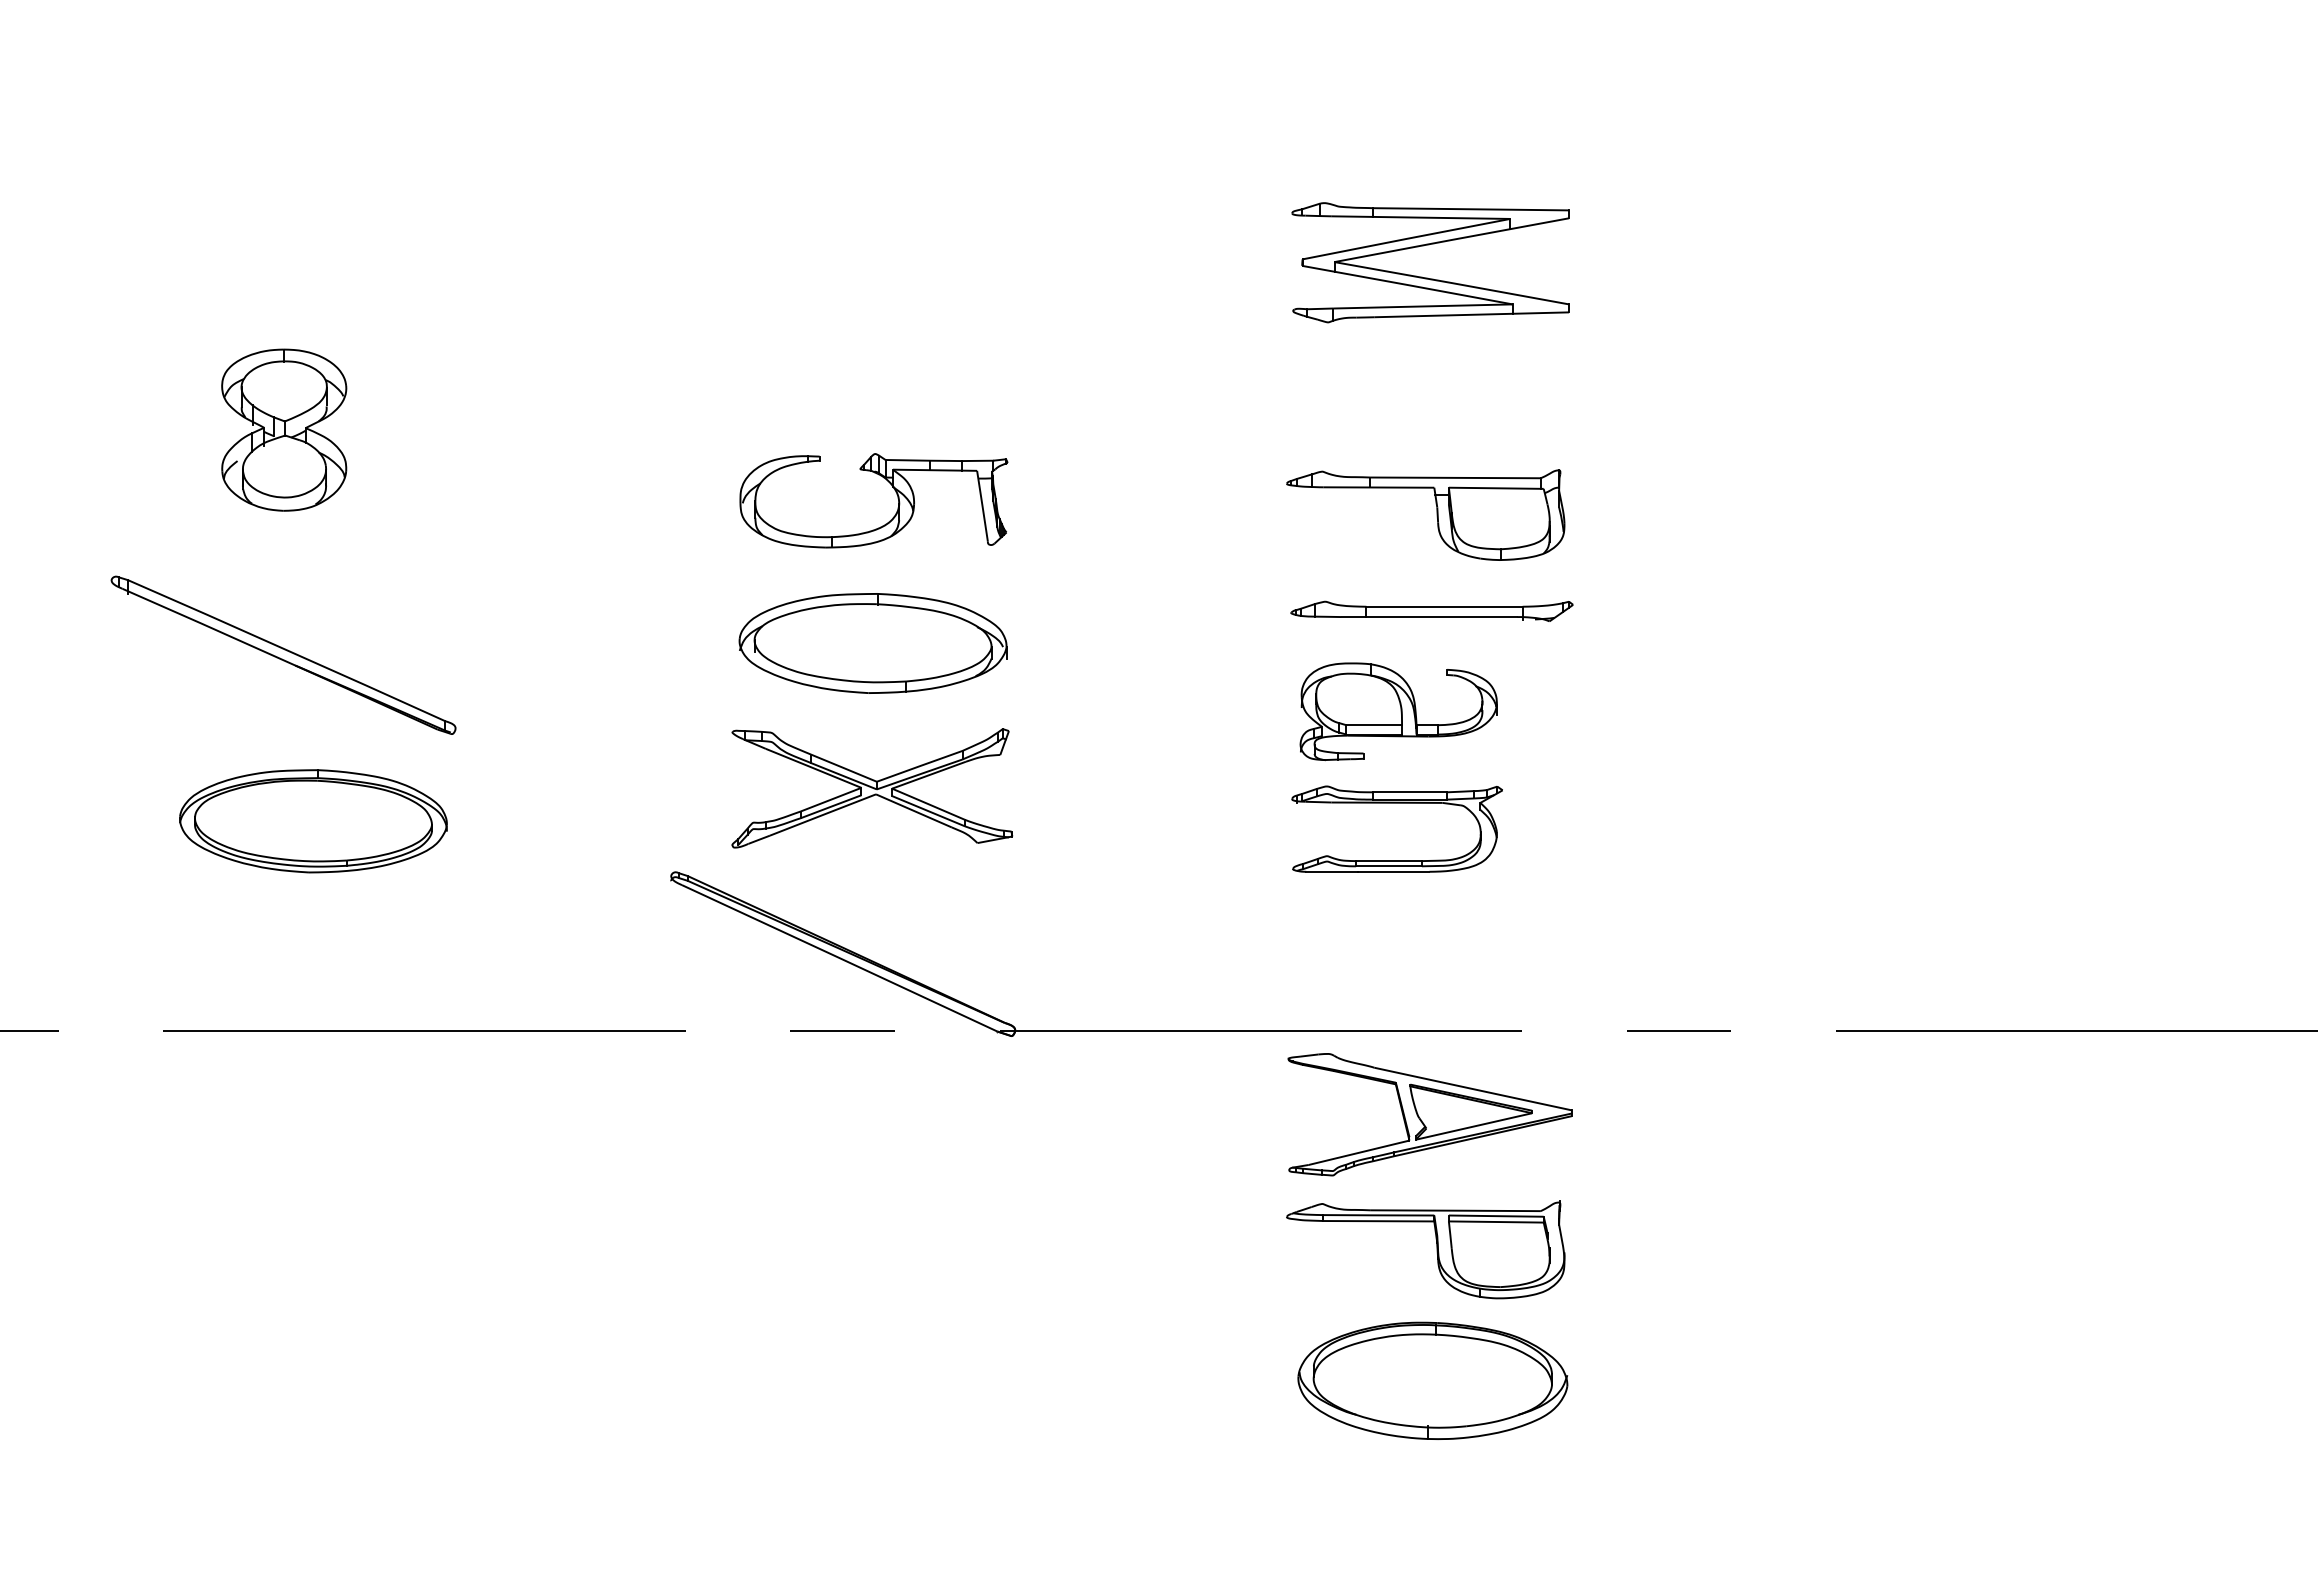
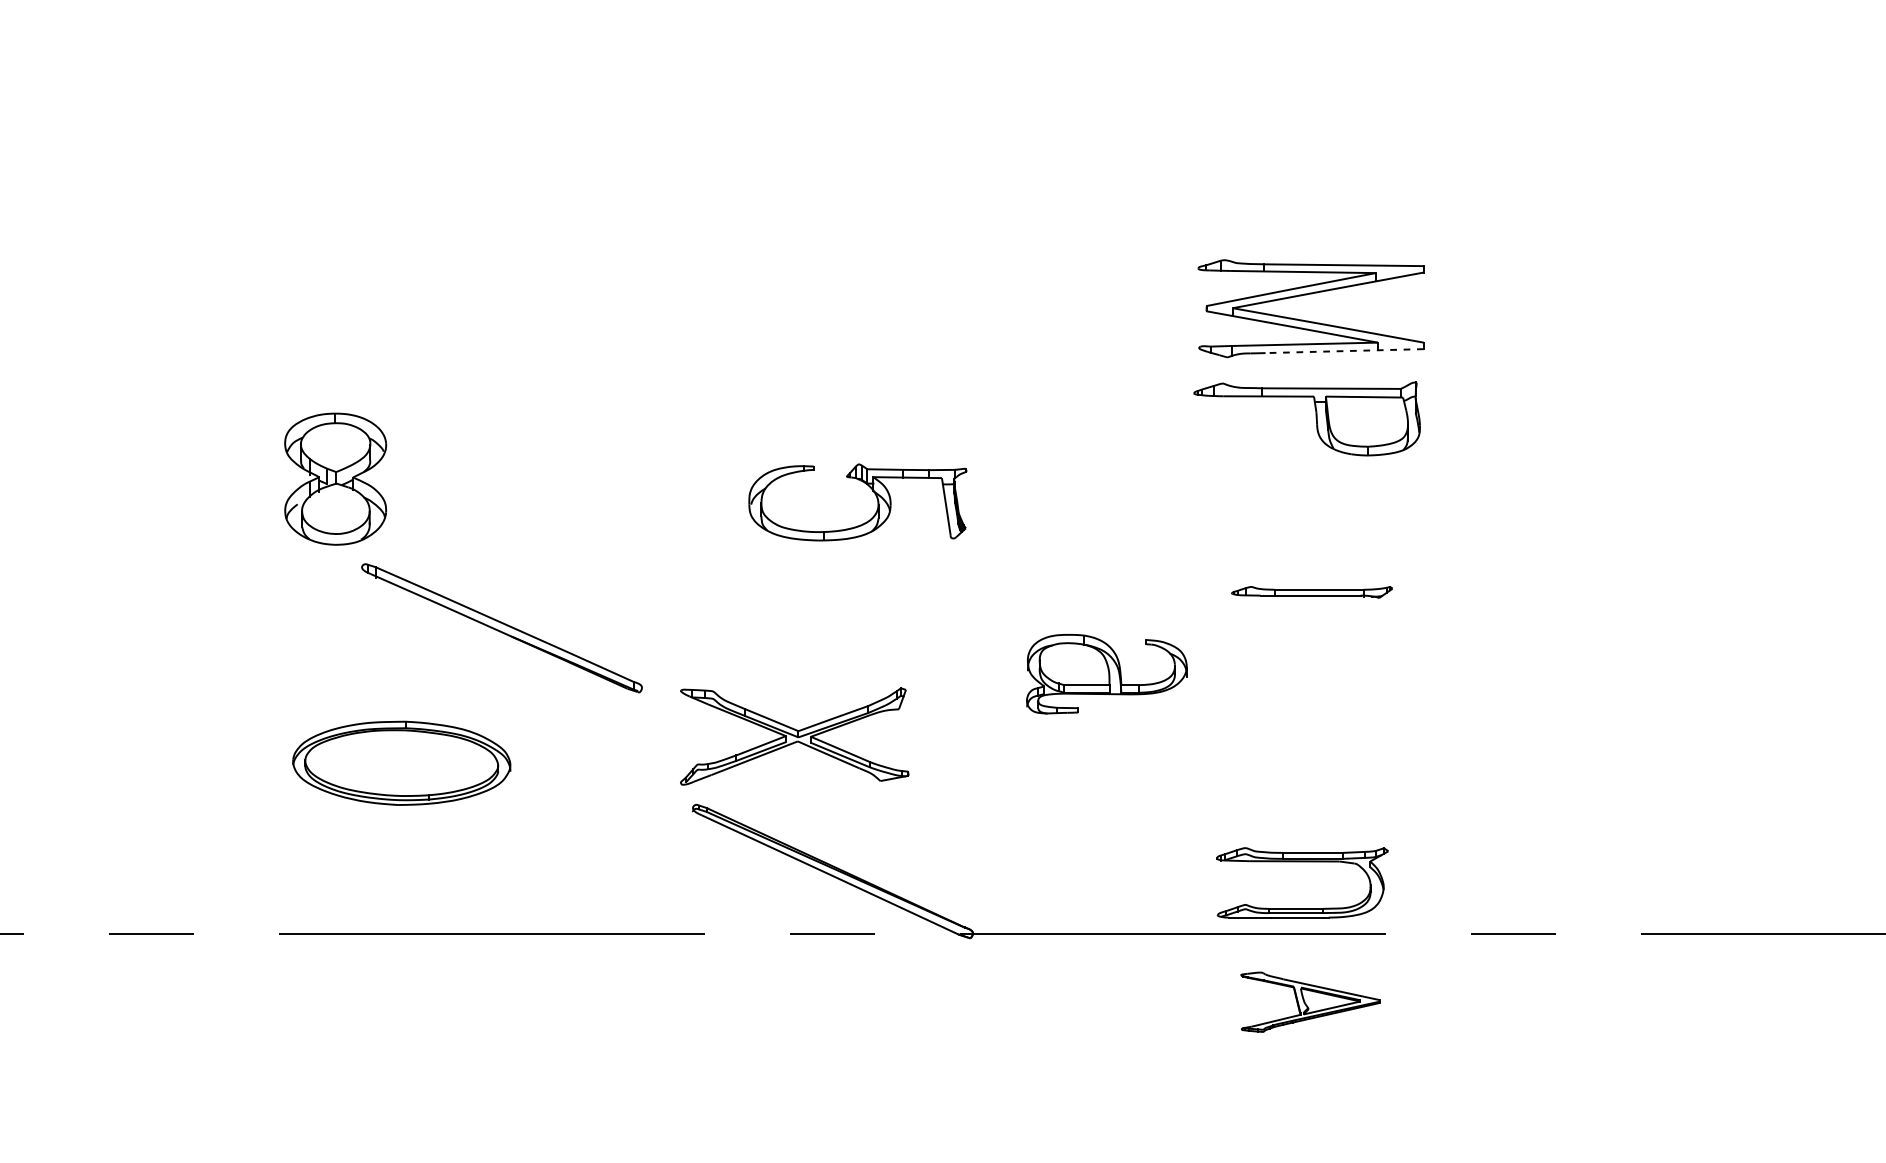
line: (1471, 314) -> (1344, 350), solid -> dashed
part: (284, 429) -> (335, 478), moved
part: (1436, 514) -> (1315, 418), moved
part: (1431, 610) -> (1311, 591), size x0.7
part: (872, 643) -> (856, 618), removed
part: (283, 654) -> (501, 627), moved
part: (1398, 711) -> (1106, 673), moved
part: (872, 788) -> (794, 736), moved
part: (1396, 803) -> (1301, 861), moved
part: (1429, 1114) -> (1310, 1001), size x0.6
part: (1436, 1249) -> (1315, 1111), removed

